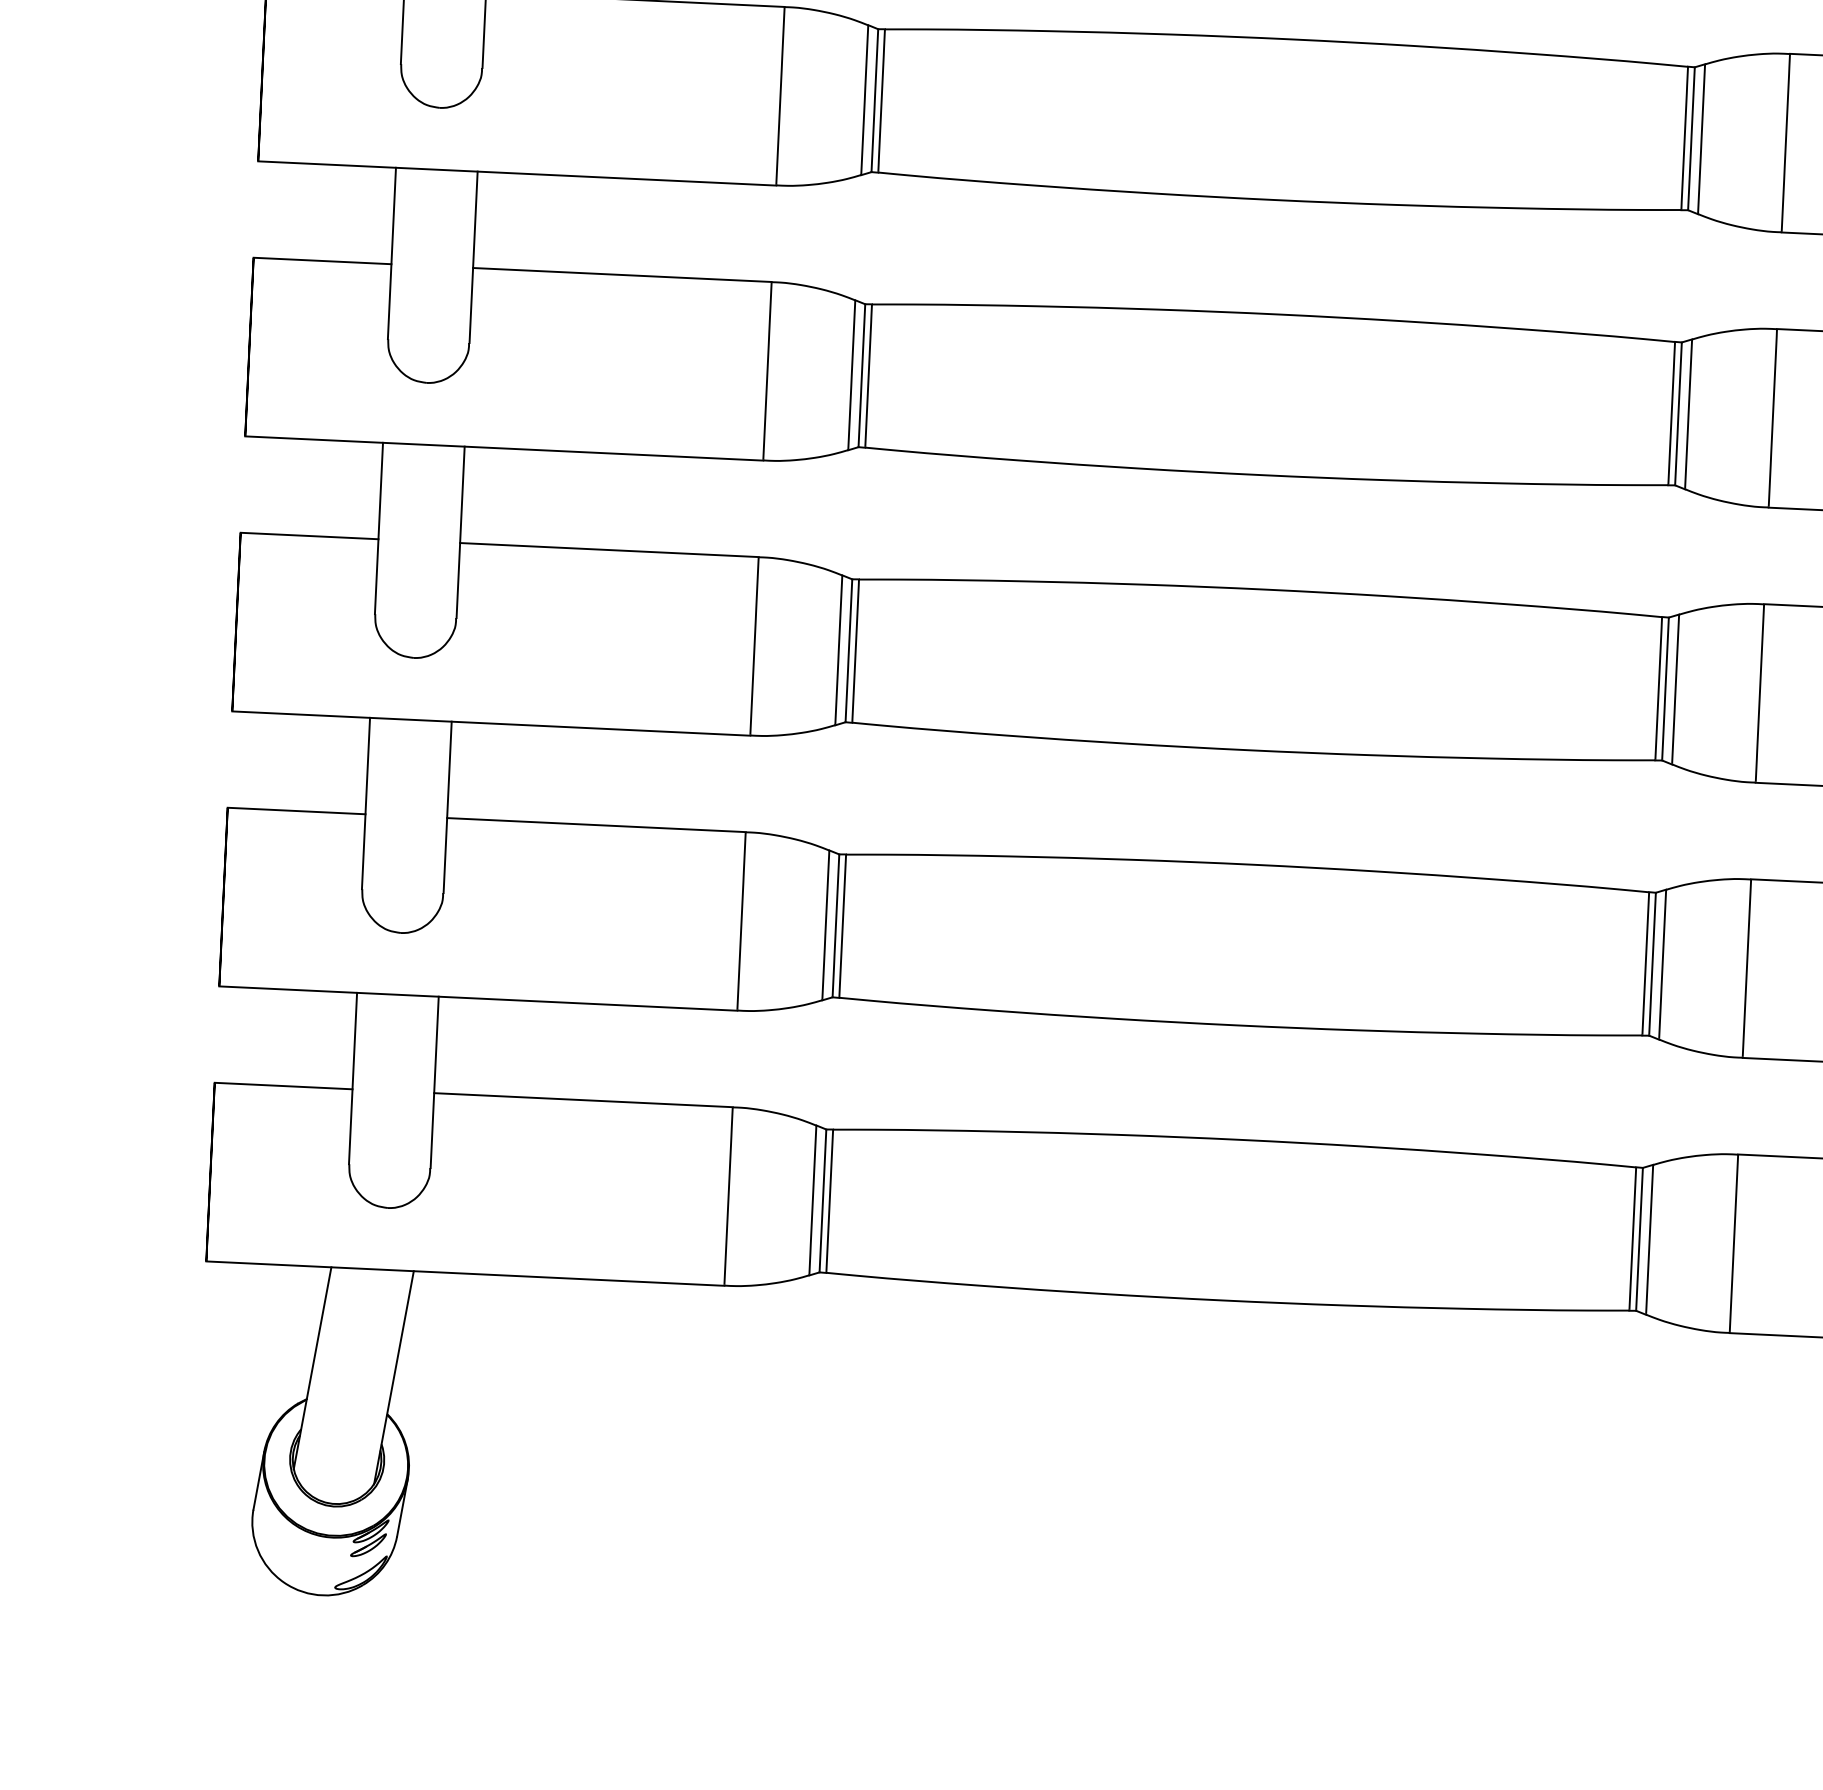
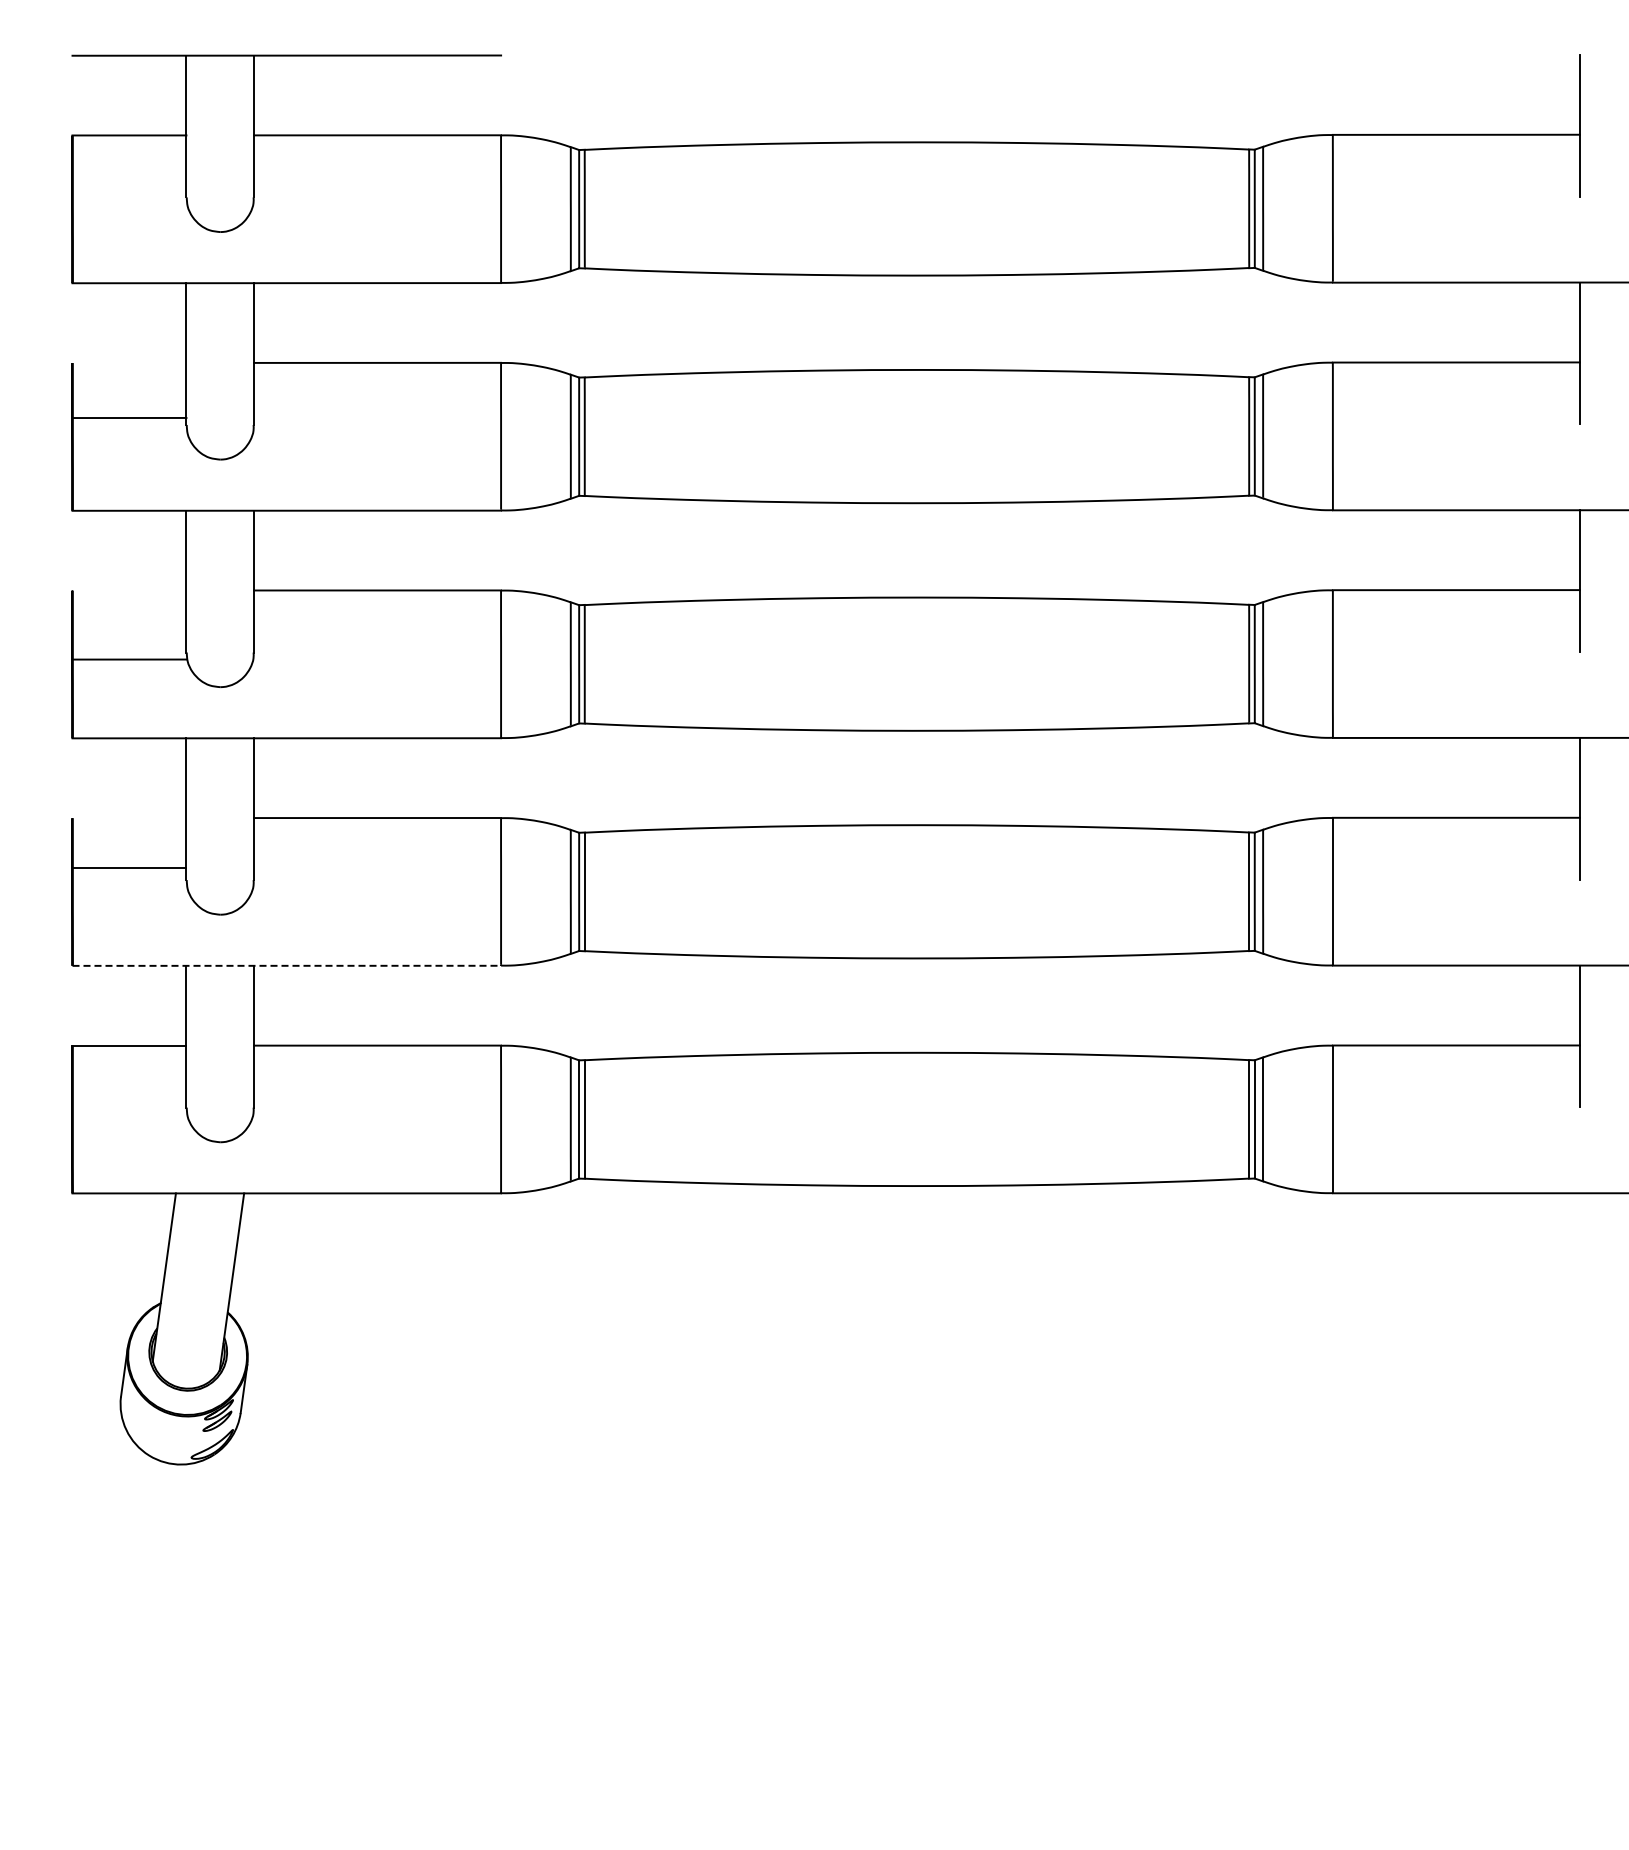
line: (322, 260) -> (129, 417), moved
line: (309, 535) -> (129, 659), moved
line: (296, 811) -> (129, 868), moved
line: (479, 998) -> (287, 965), solid -> dashed

